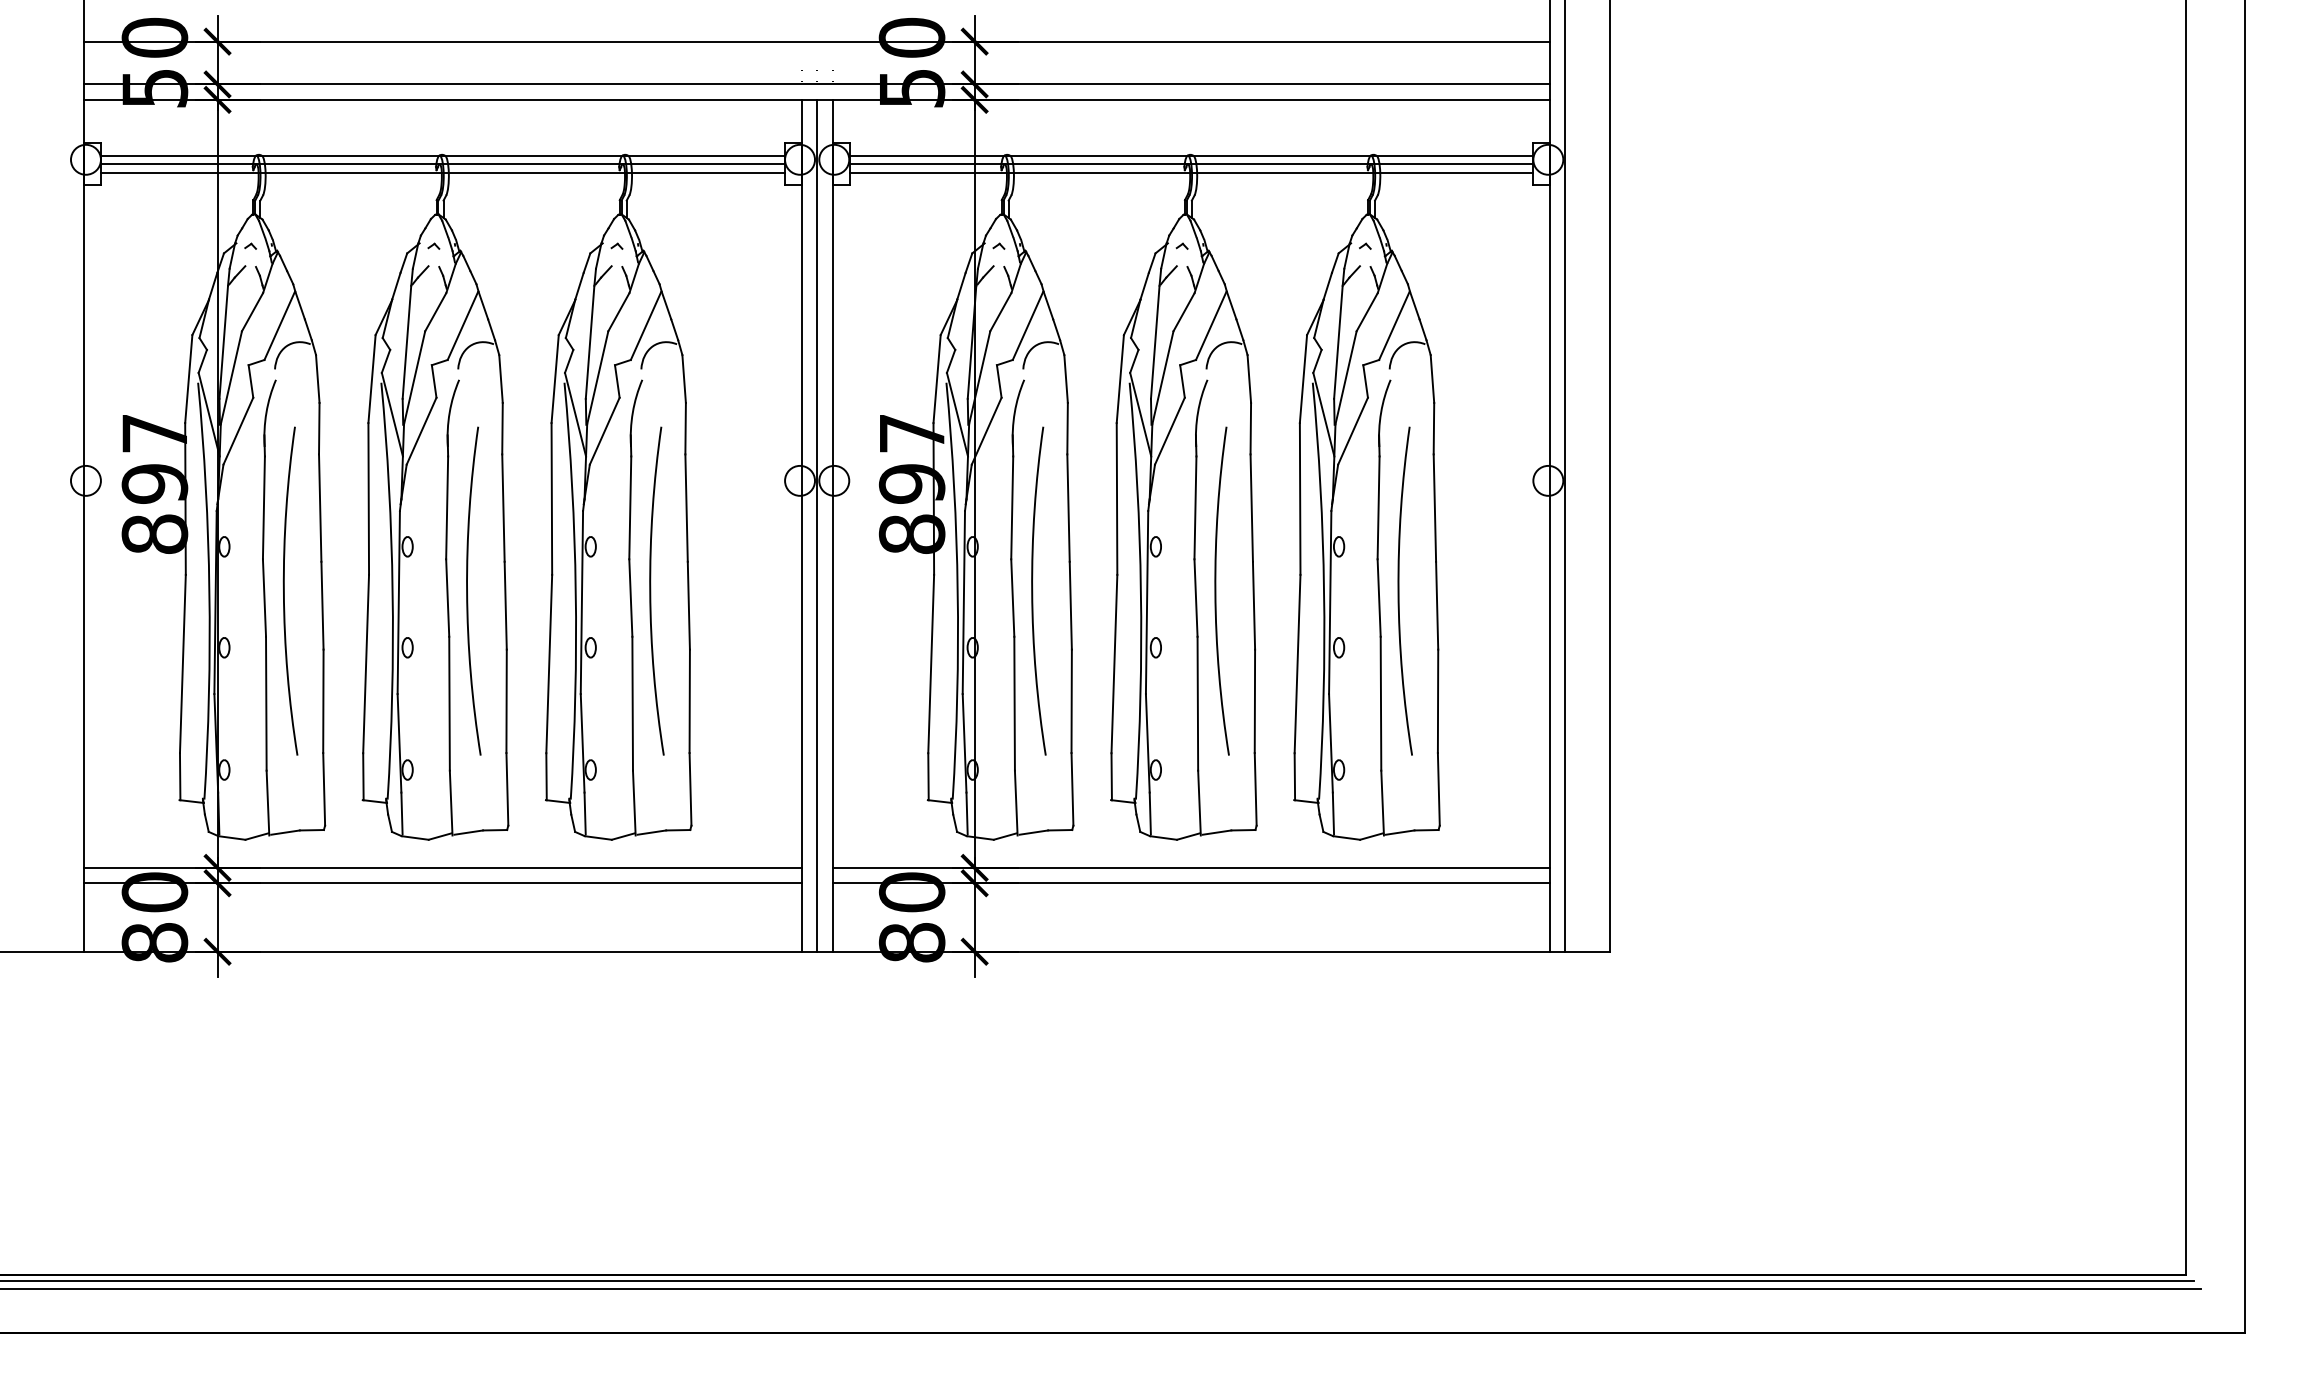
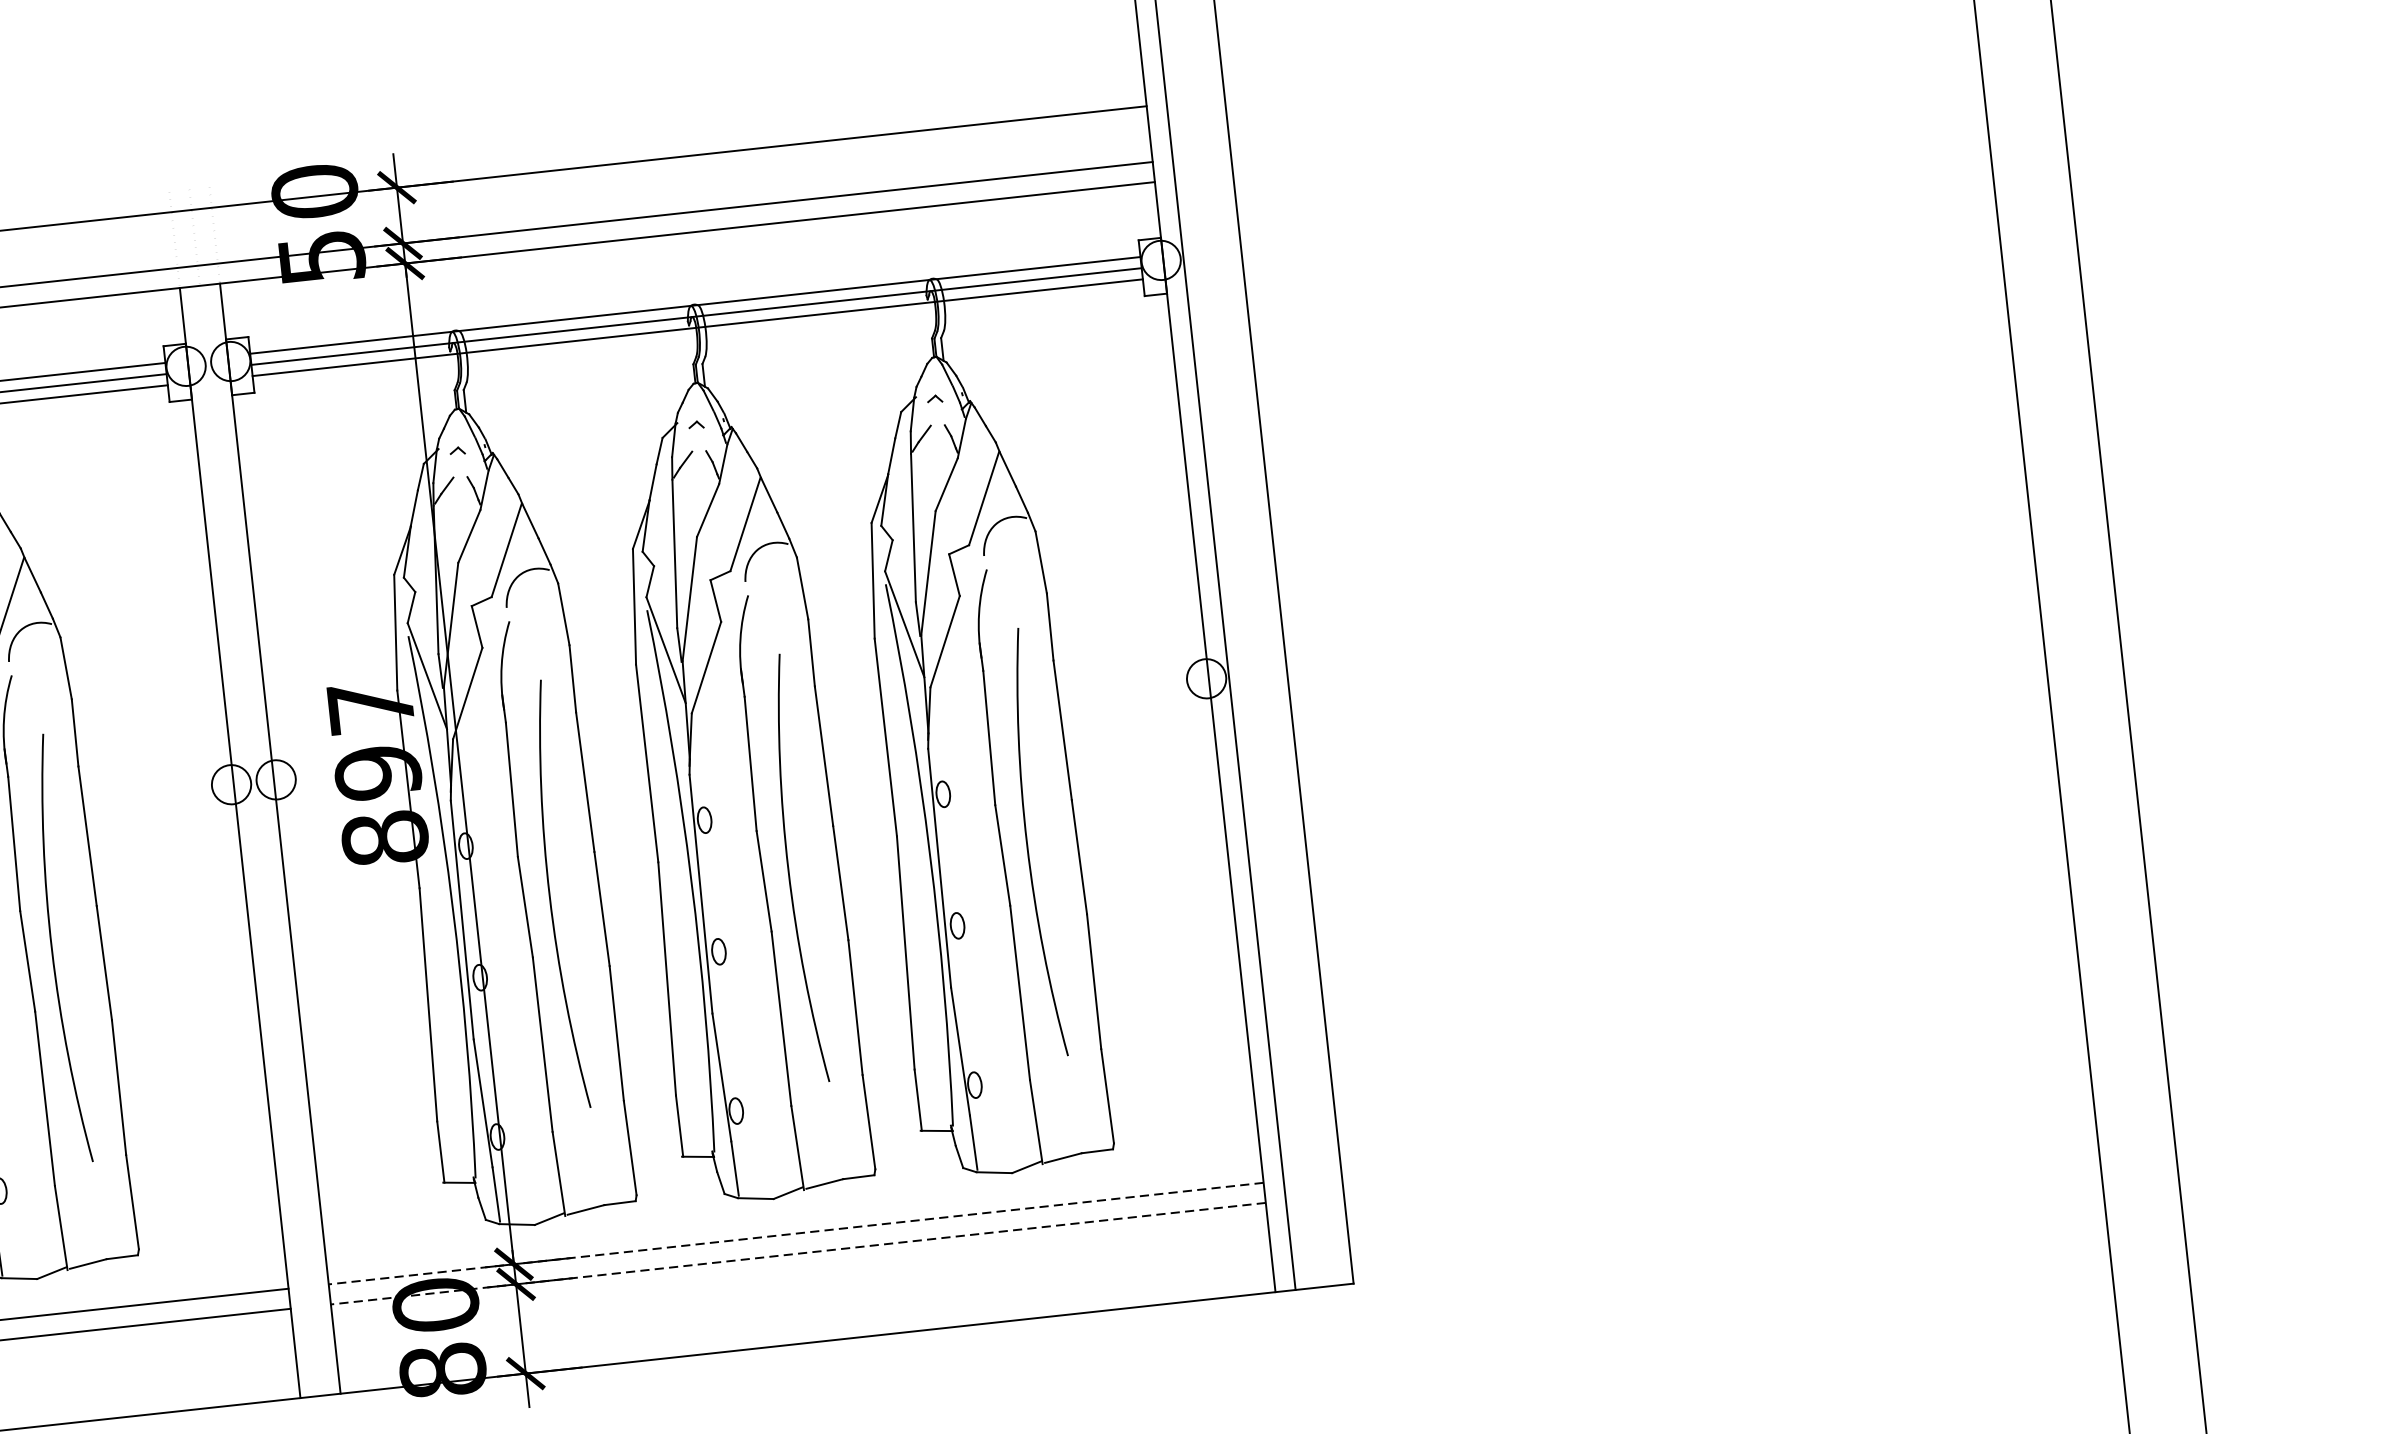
line: (817, 525) -> (260, 840), removed
line: (1191, 867) -> (796, 1233), solid -> dashed
line: (1191, 883) -> (798, 1253), solid -> dashed

